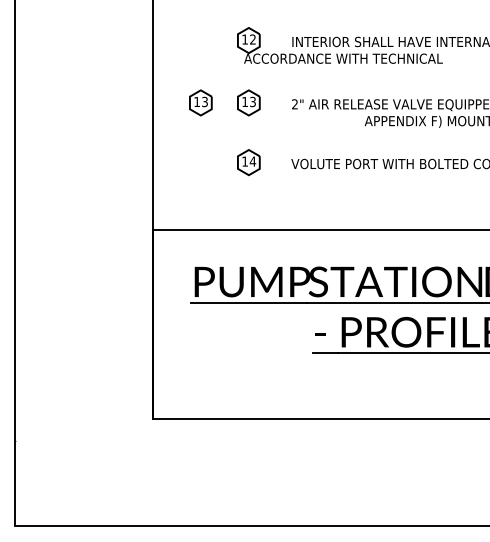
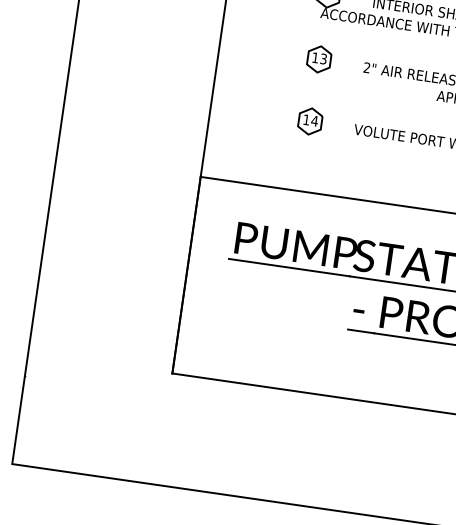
part: (200, 102) -> (269, 51), removed

